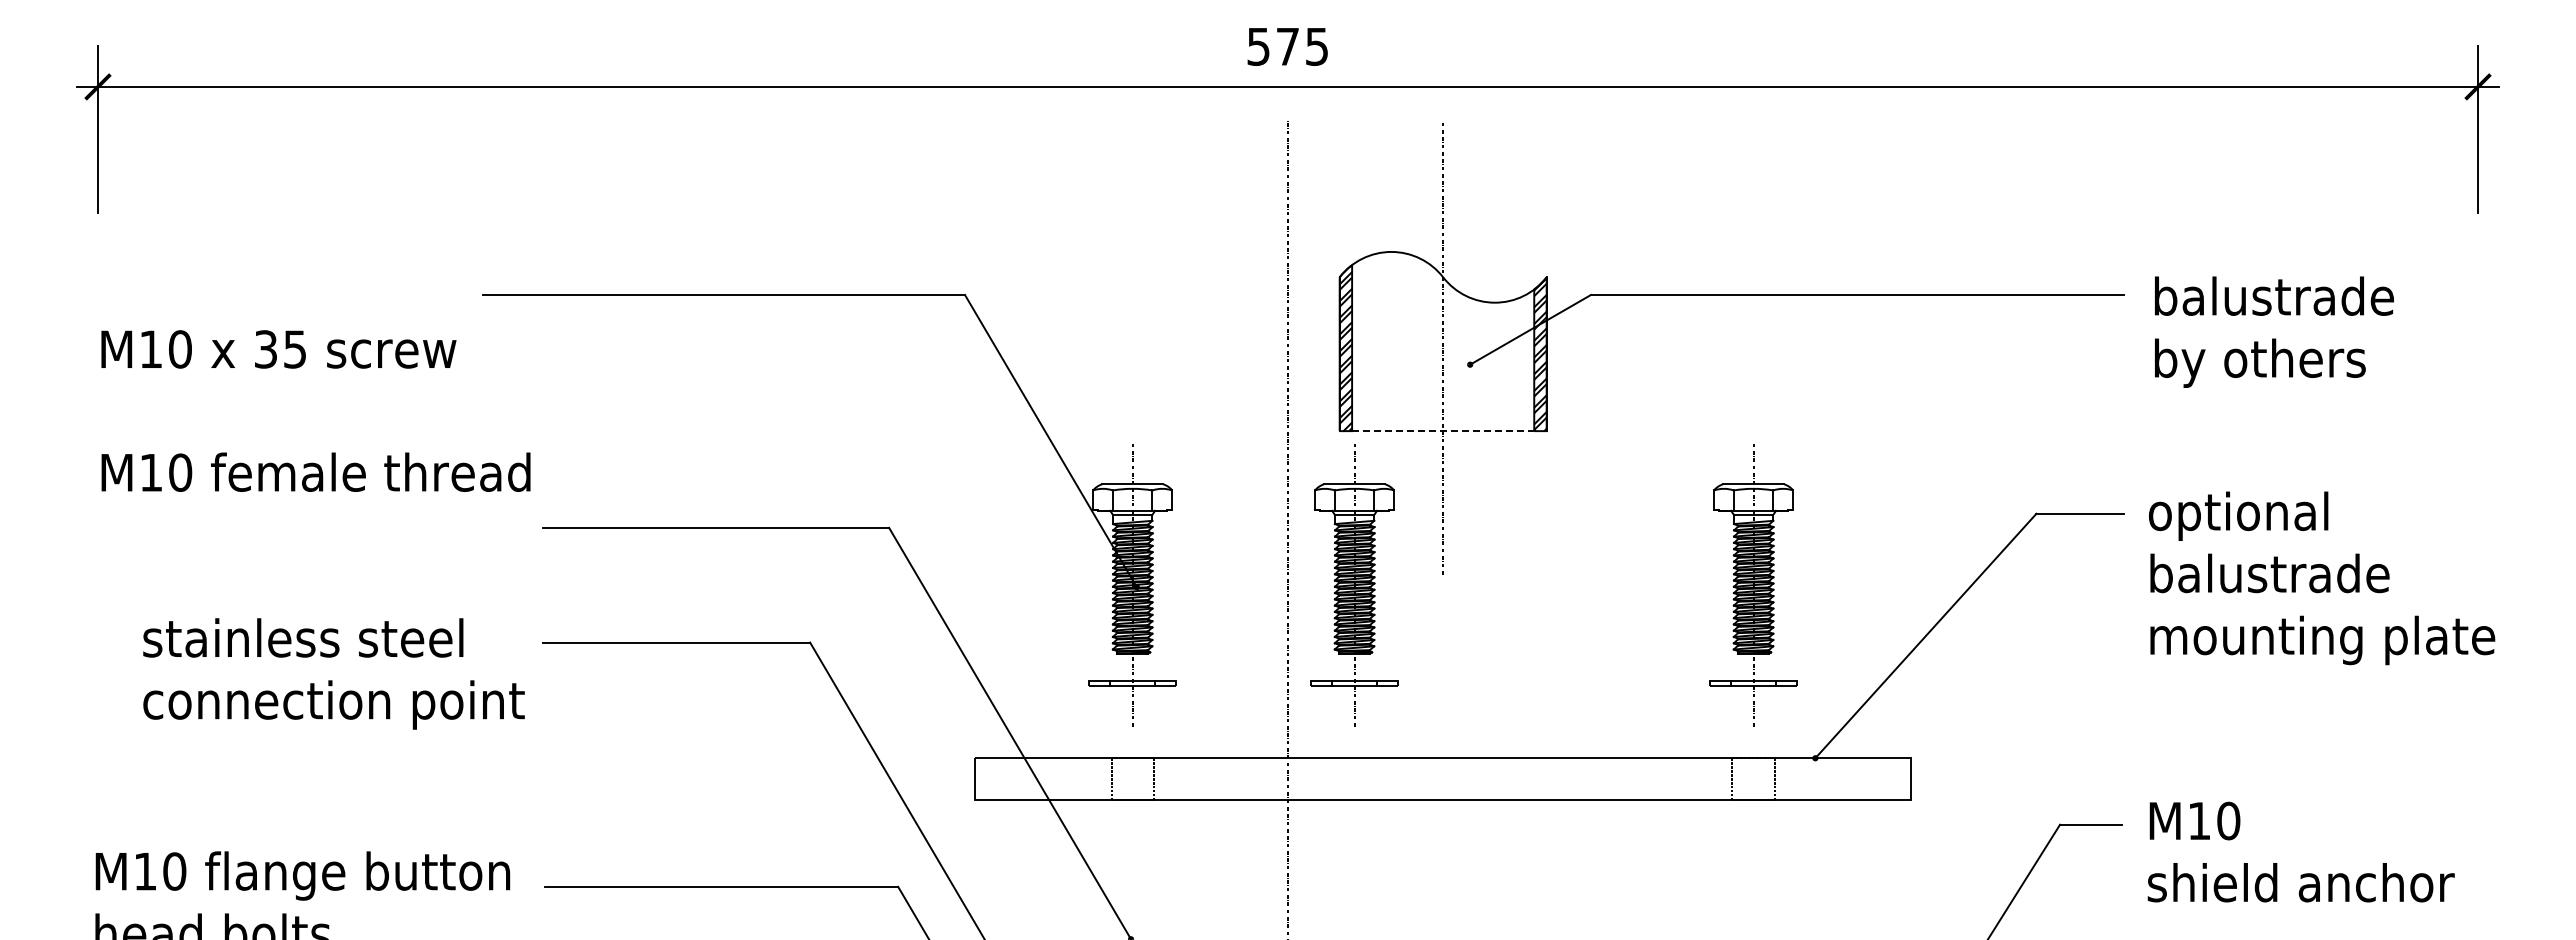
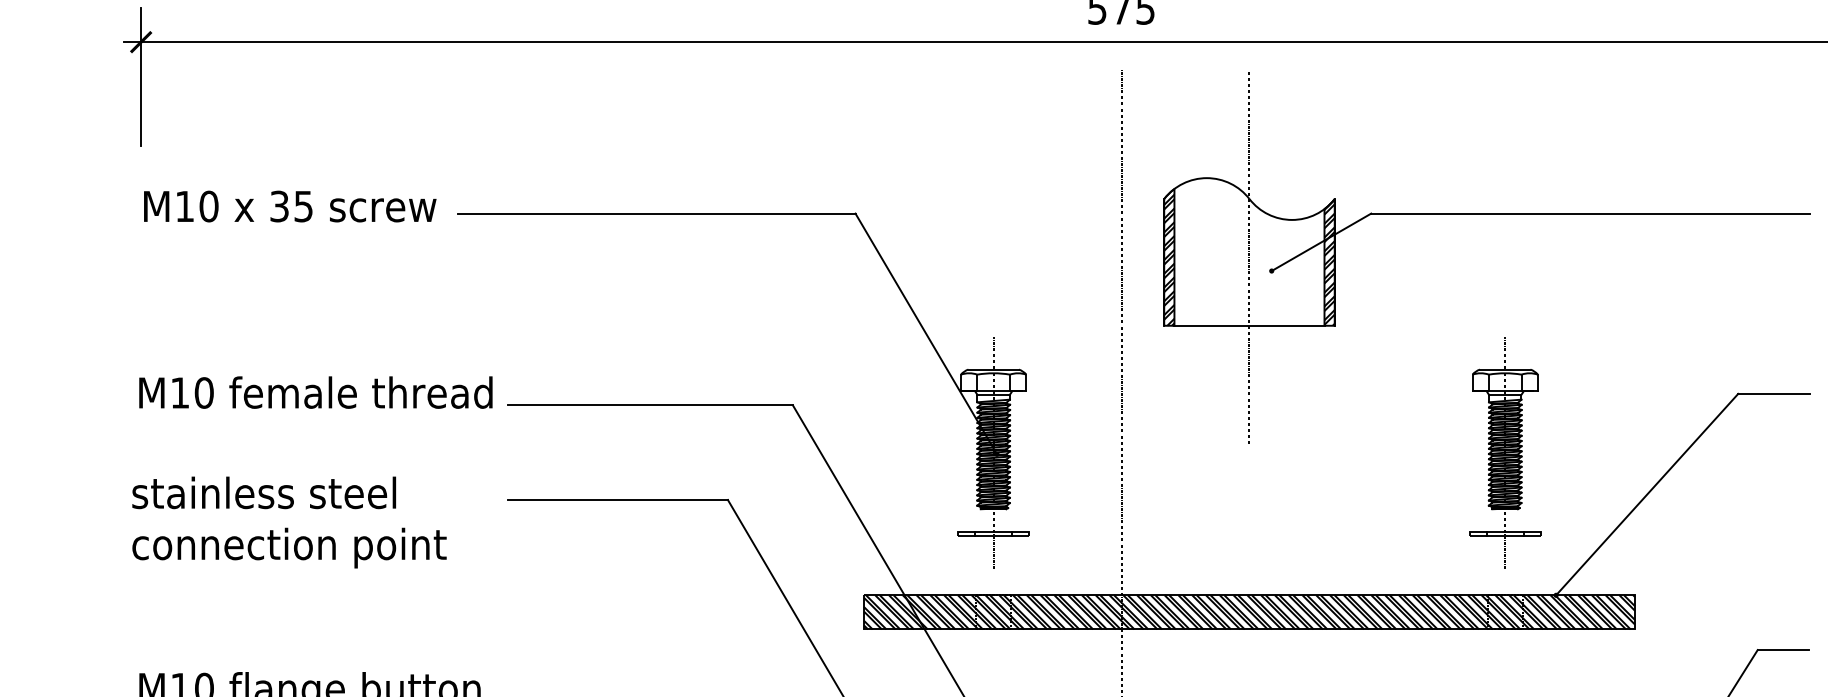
text: (278, 349) -> (289, 206), moved
line: (1443, 431) -> (1249, 326), dashed -> solid
text: (315, 471) -> (315, 391), moved
part: (1354, 585) -> (1176, 452), removed
text: (333, 673) -> (289, 522), moved
hatch: (1443, 778) -> (1249, 611), added

